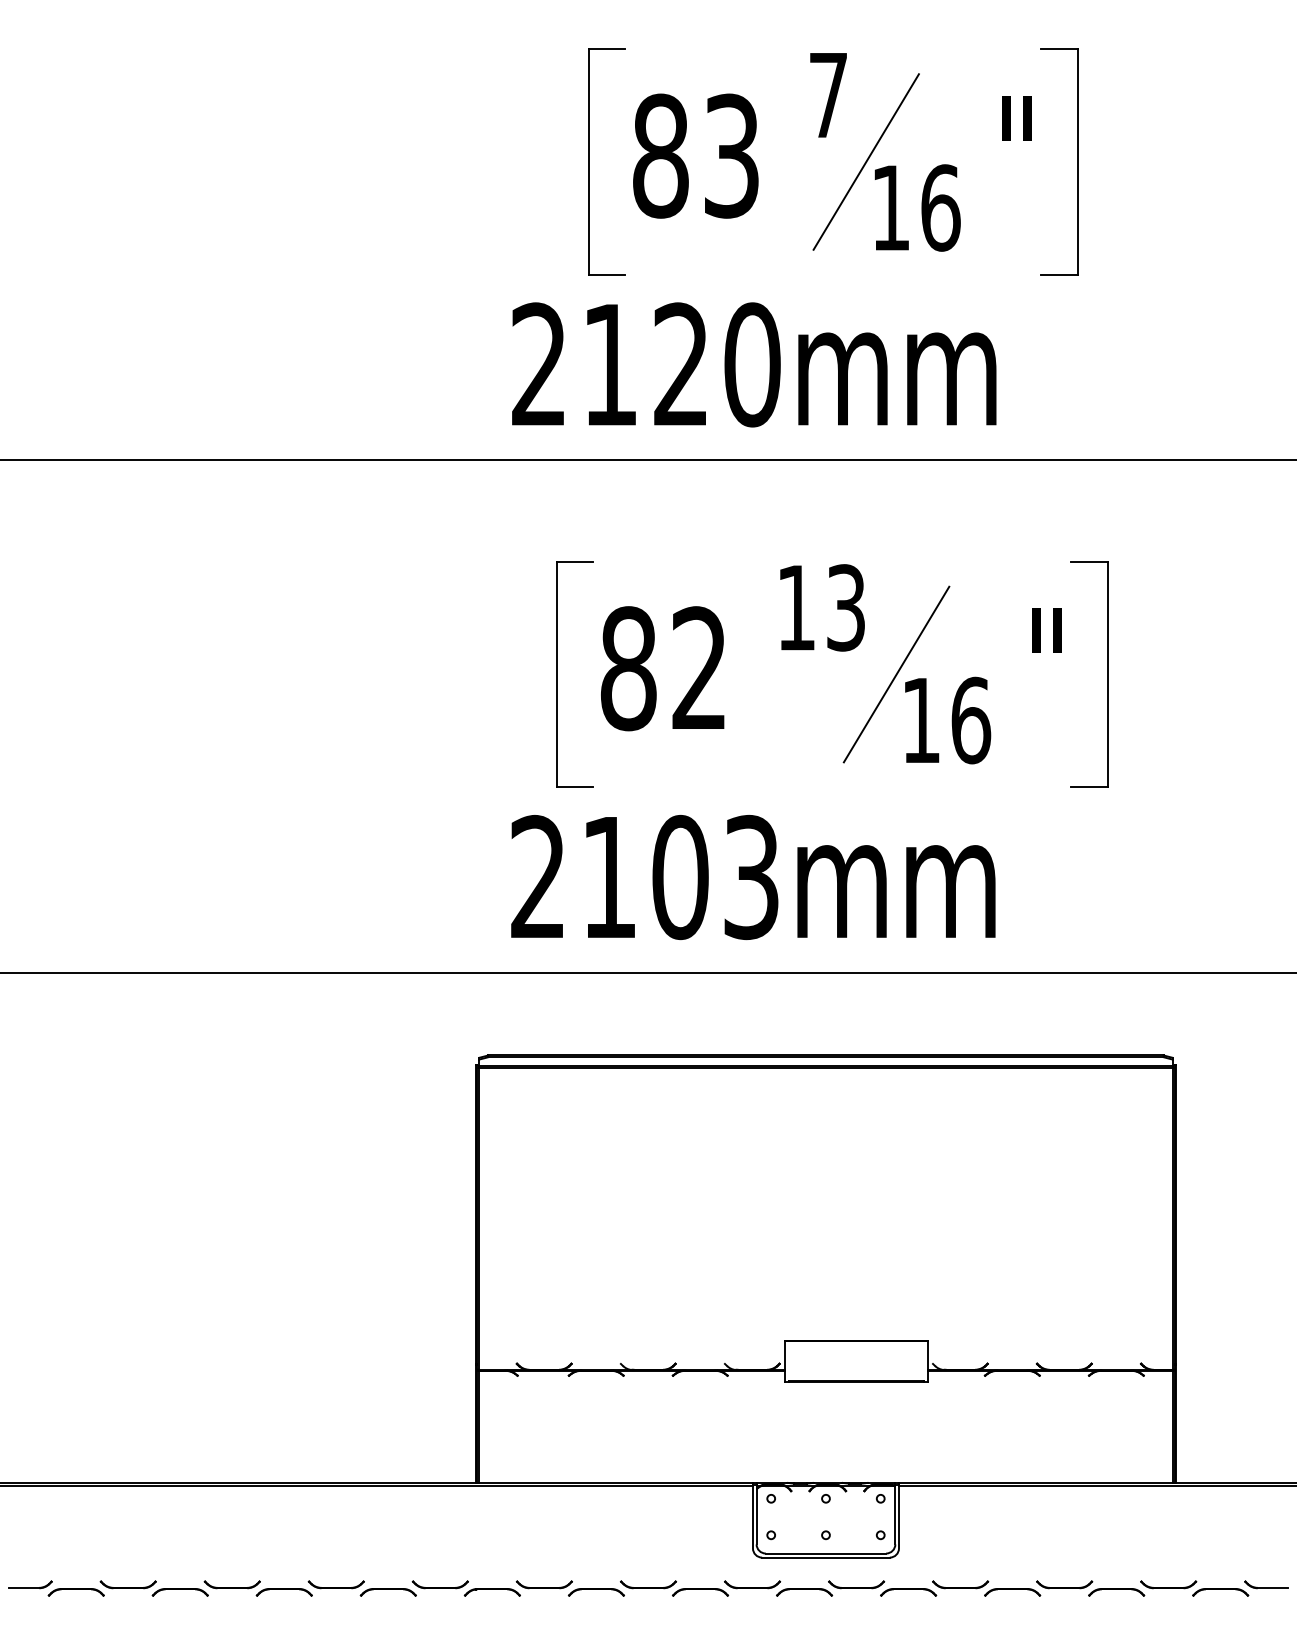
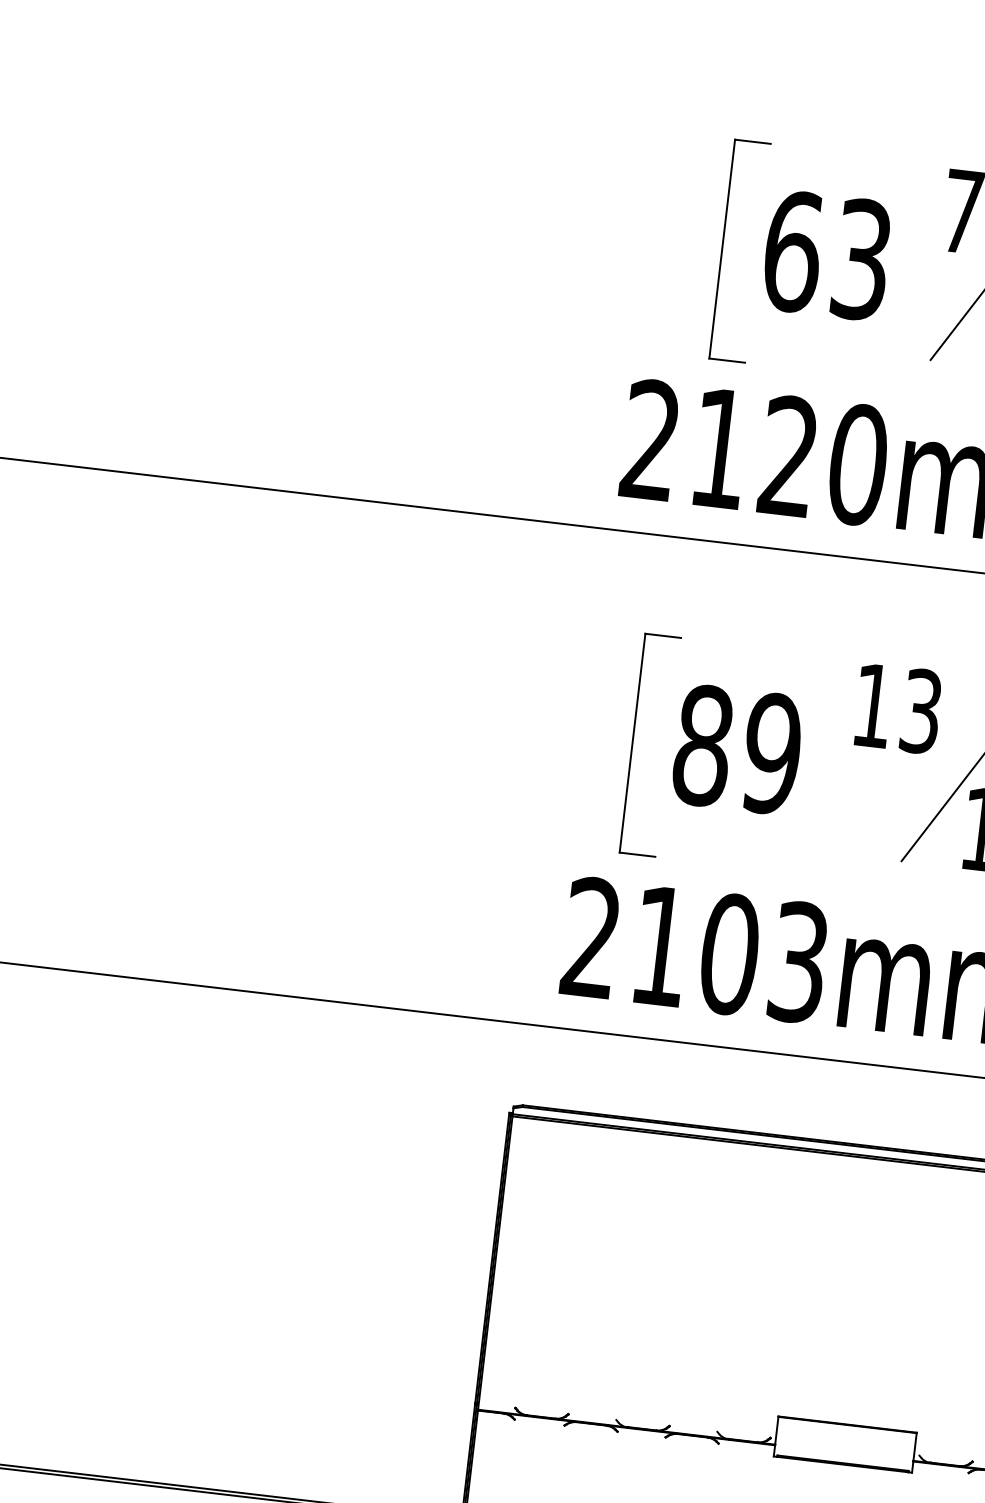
text: (661, 155) -> (793, 251), 83 -> 63
text: (699, 668) -> (772, 753), 82 -> 89

